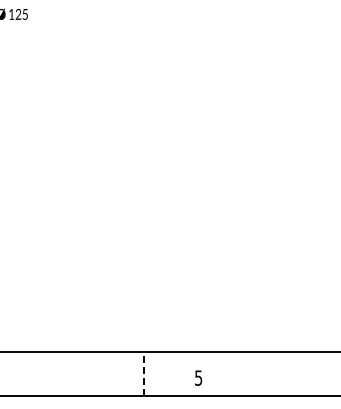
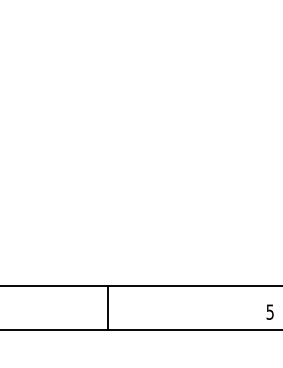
line: (144, 373) -> (108, 307), dashed -> solid
text: (198, 377) -> (270, 311), moved

